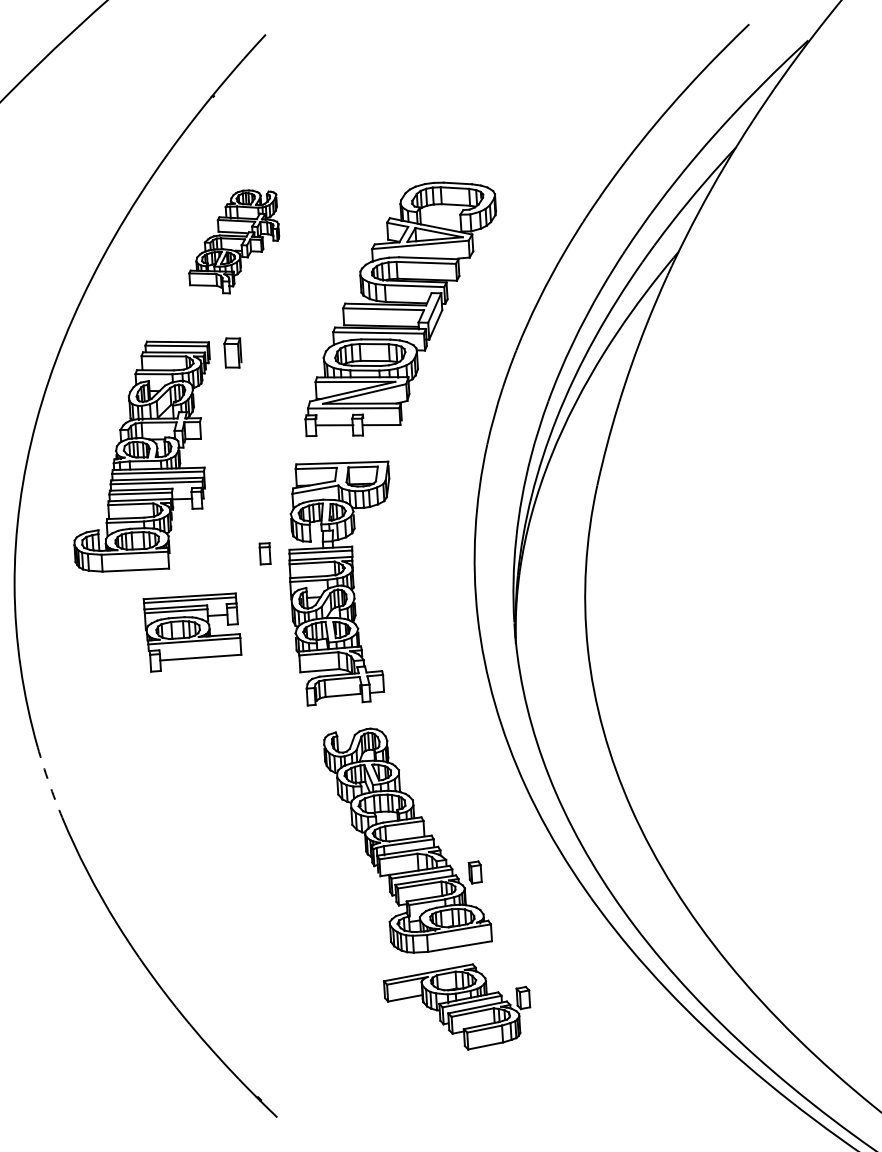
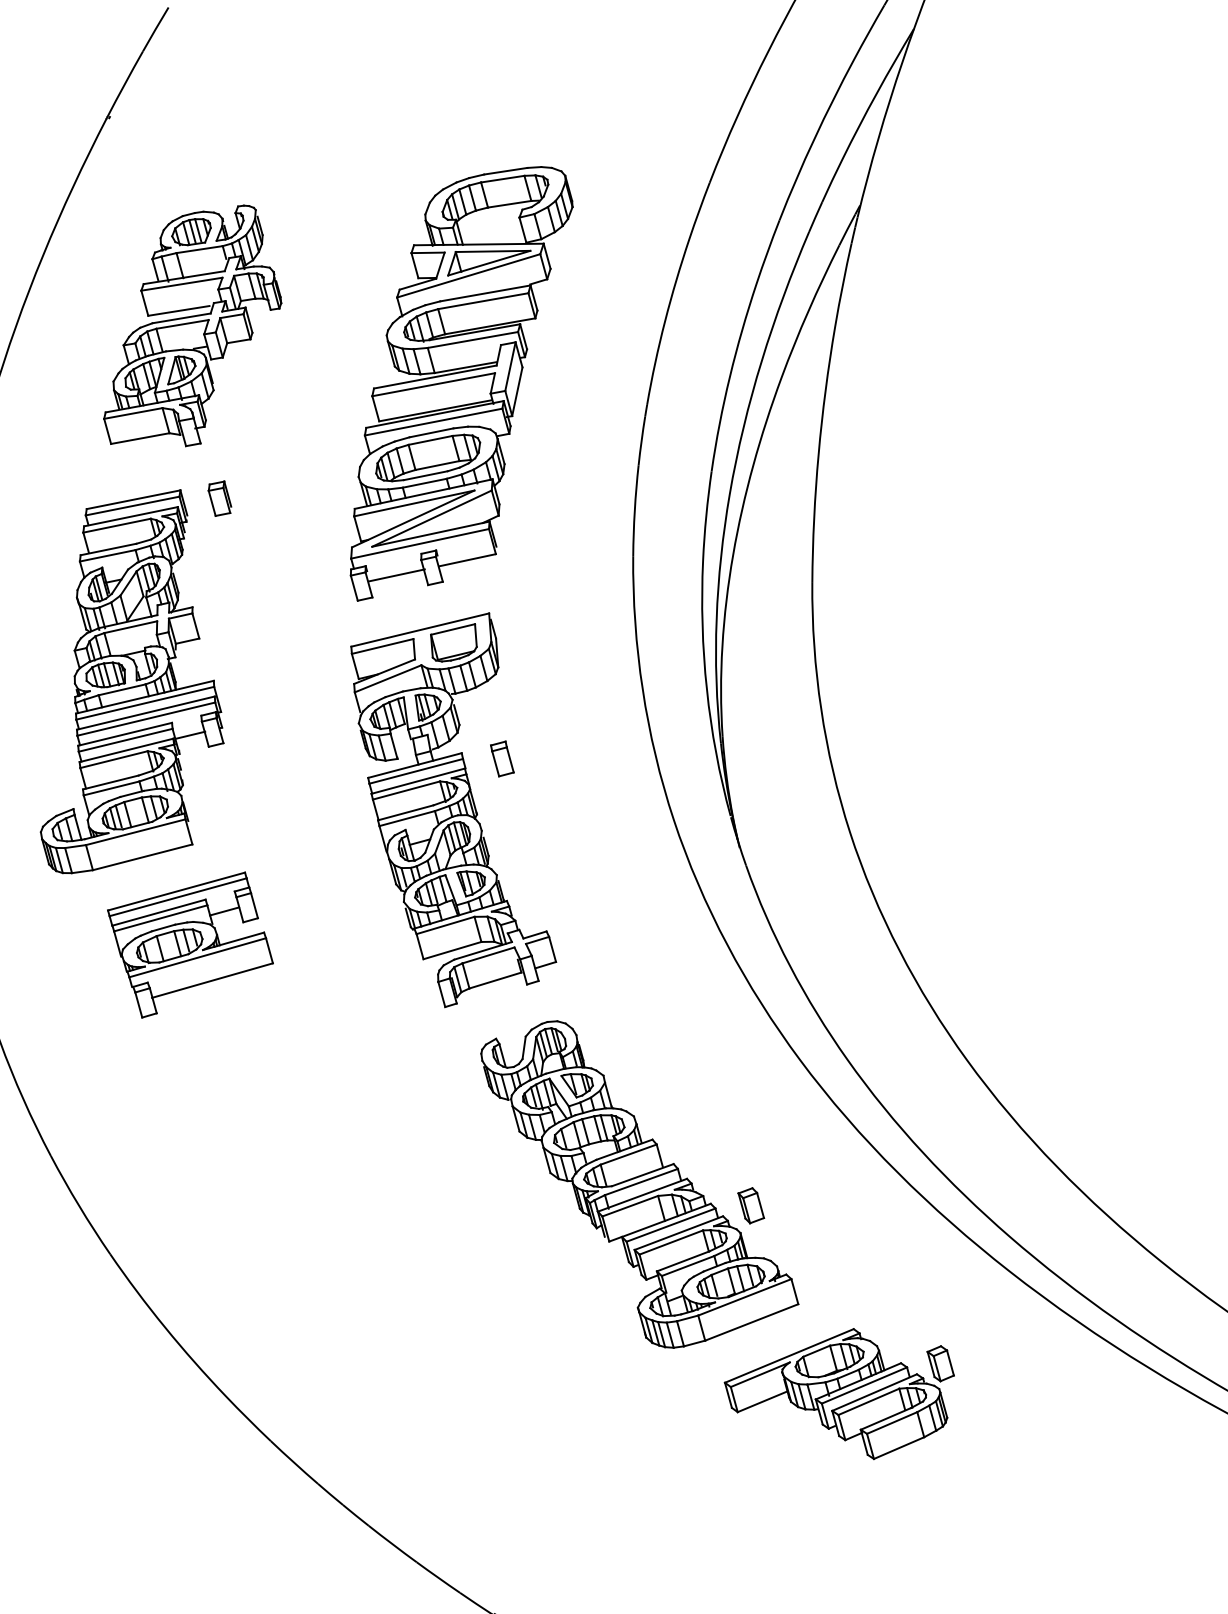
part: (234, 241) -> (187, 329), size x1.43
part: (232, 352) -> (219, 498), size x0.71
part: (264, 553) -> (501, 758), moved
part: (192, 632) -> (192, 945), moved
arc: (49, 782) -> (79, 1205), dashed -> solid
part: (457, 1006) -> (843, 1397), moved

